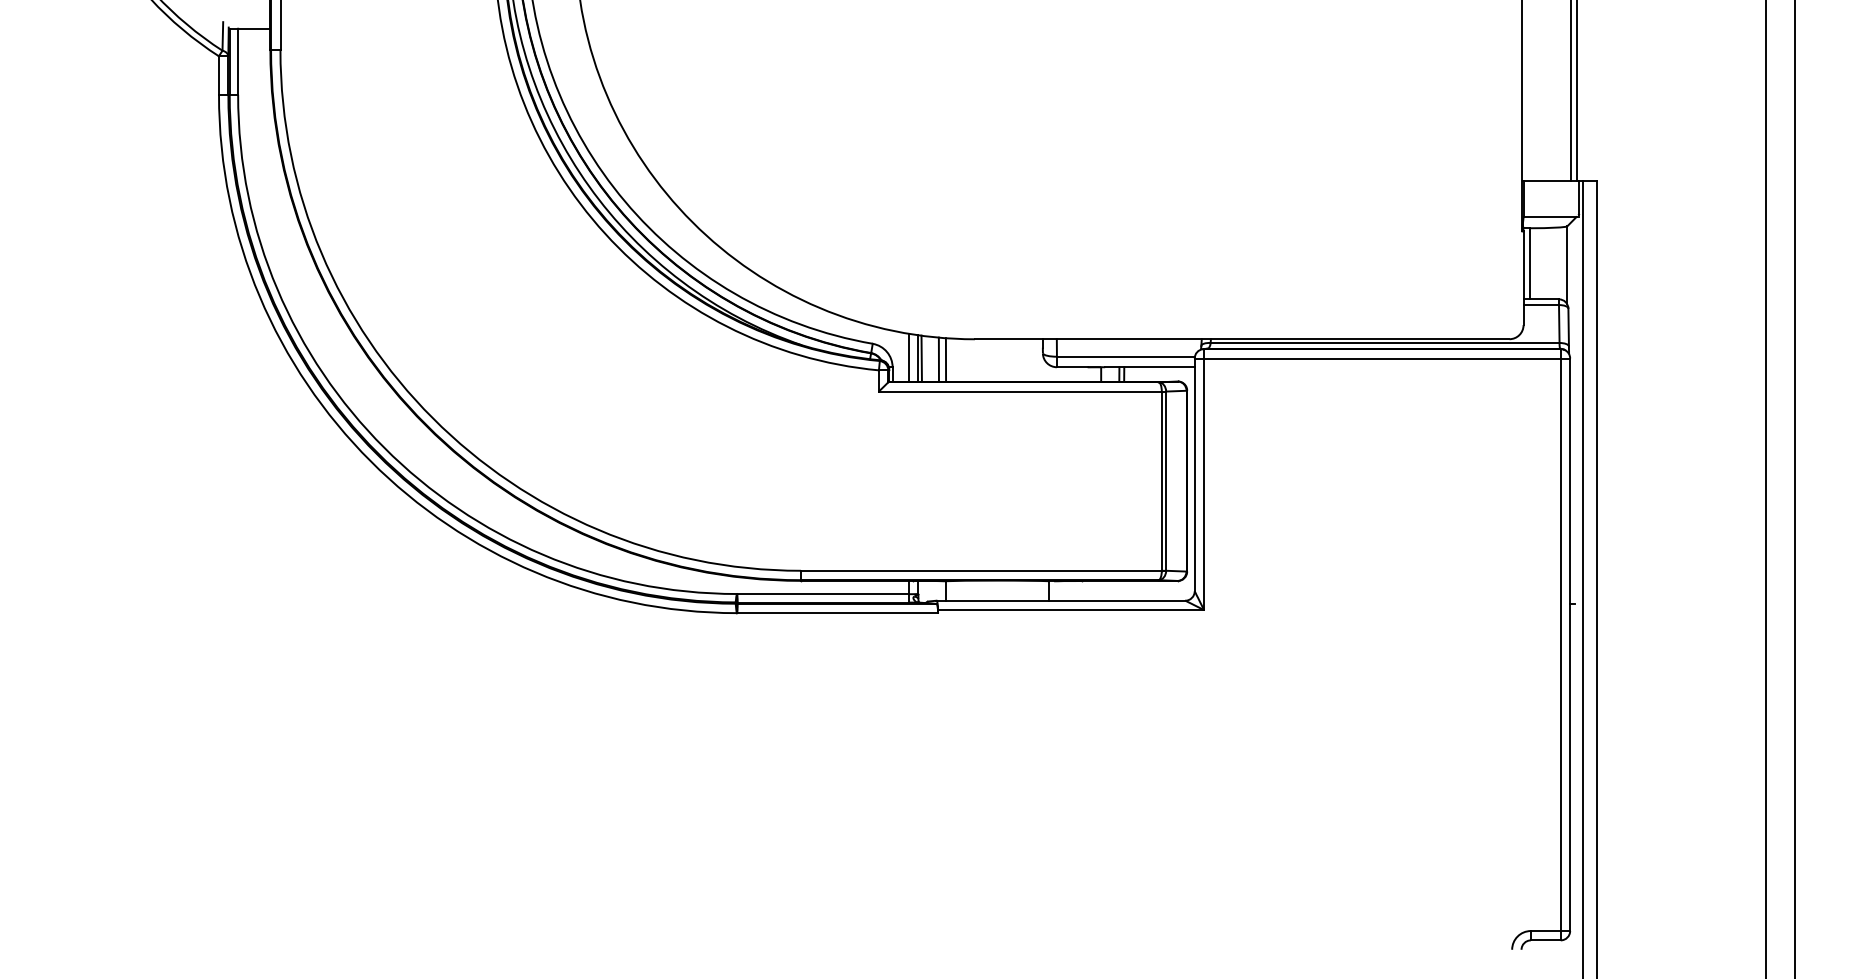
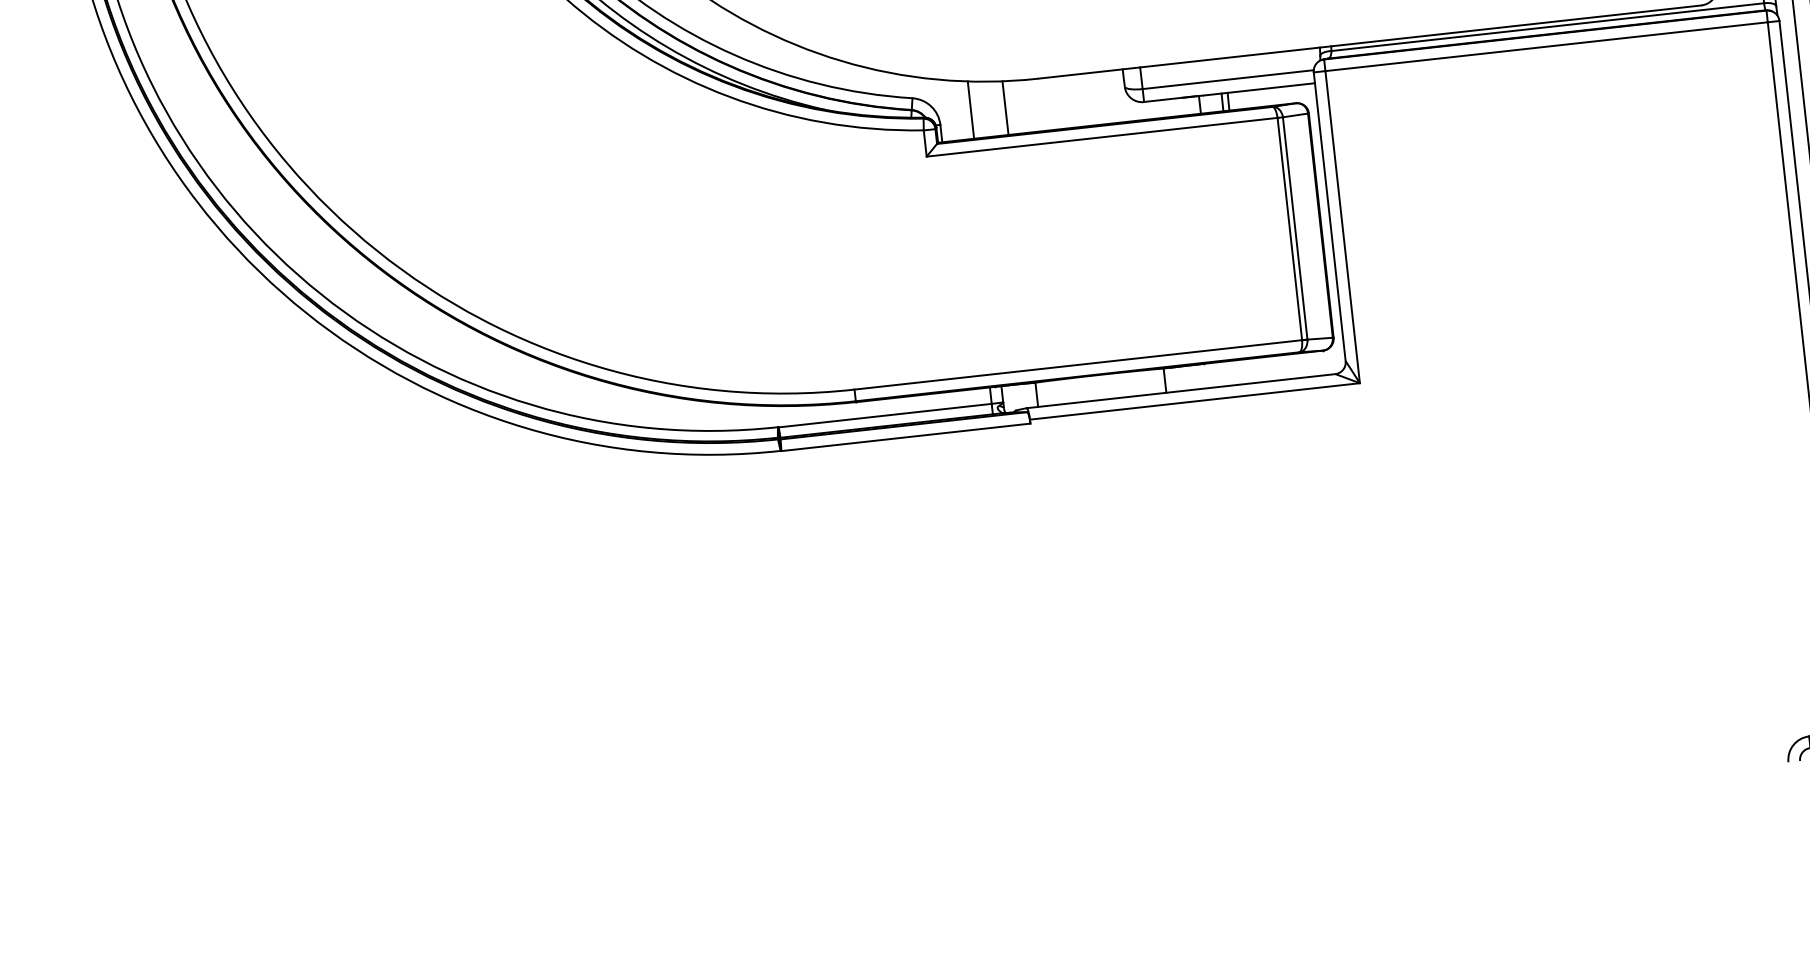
line: (909, 357) -> (959, 110), removed
line: (921, 358) -> (974, 109), removed
line: (938, 359) -> (996, 108), removed

